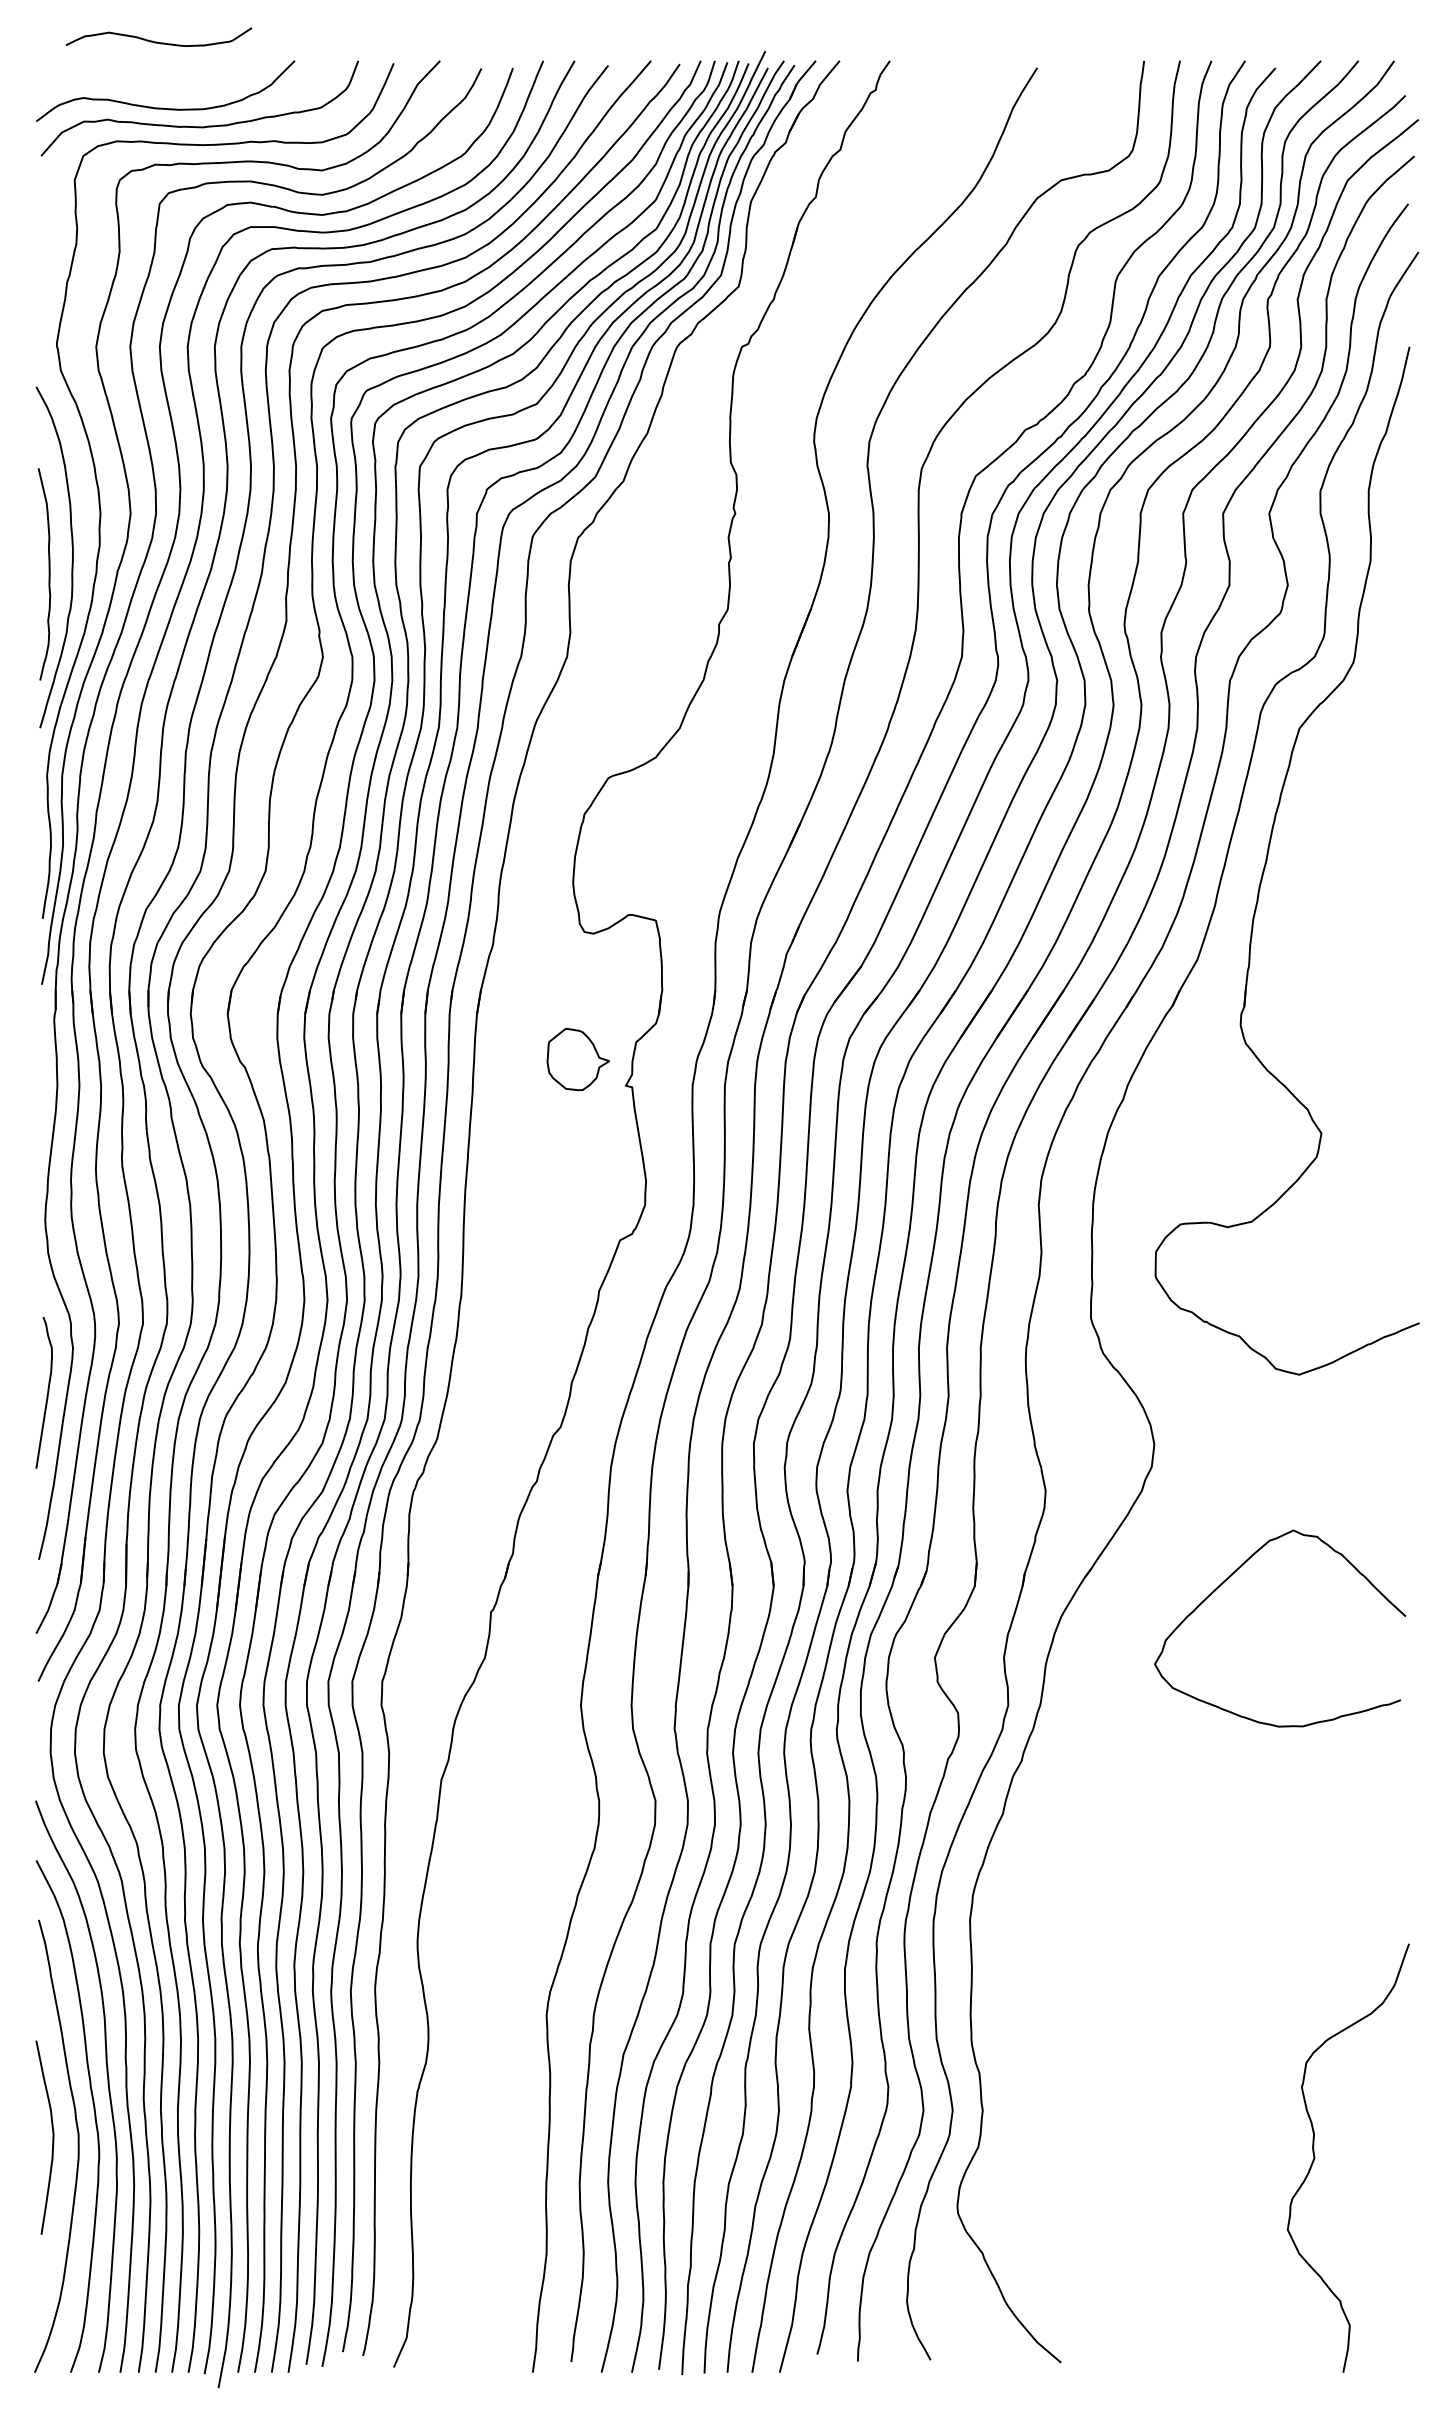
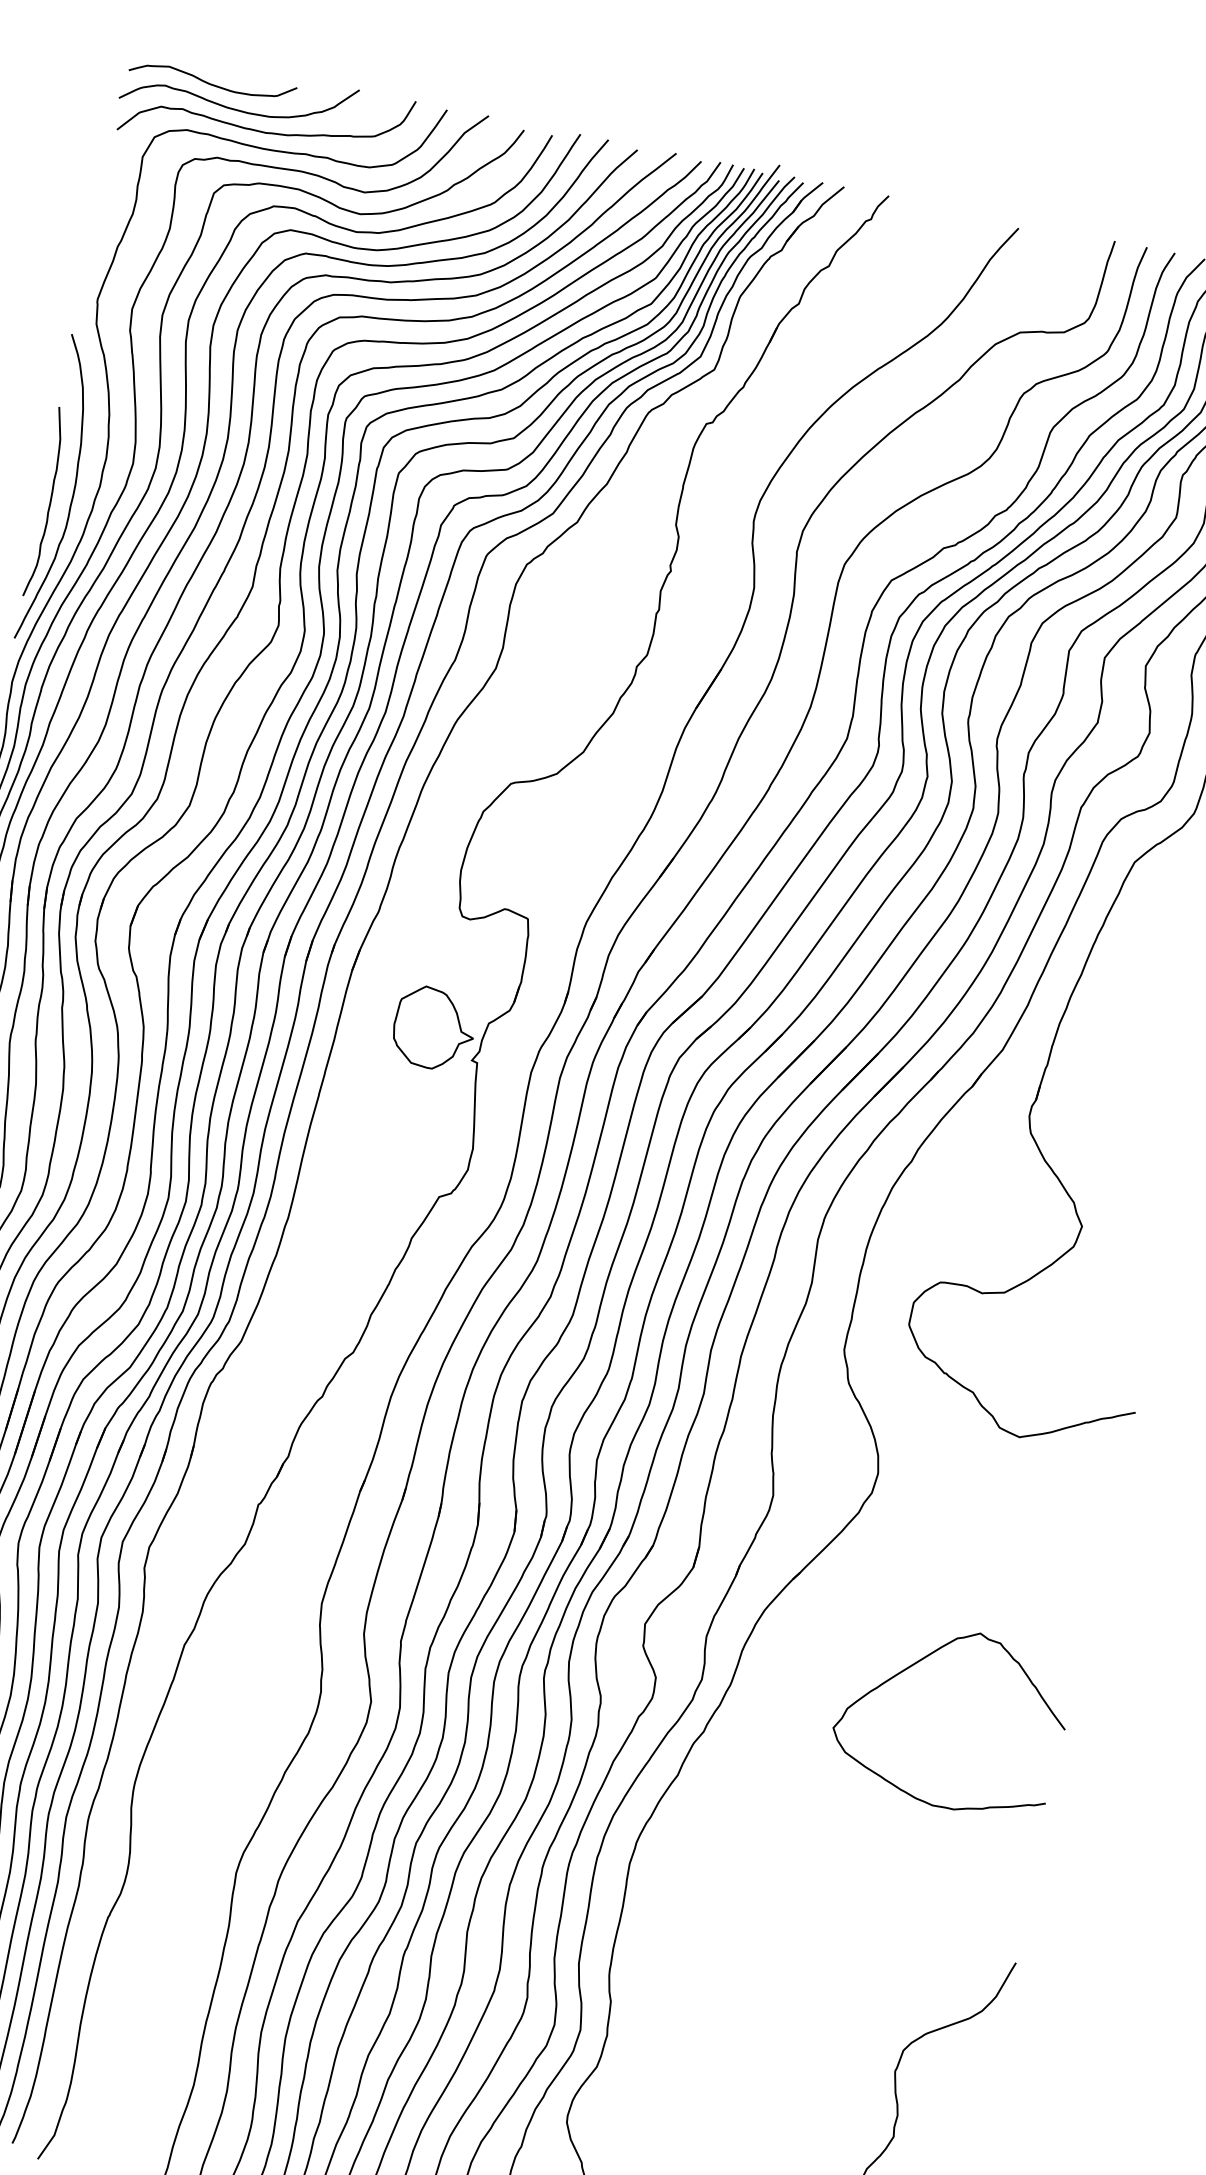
curve: (157, 41) -> (210, 83), moved
part: (578, 1059) -> (434, 1028), size x1.43
curve: (1230, 1577) -> (916, 1664), moved

